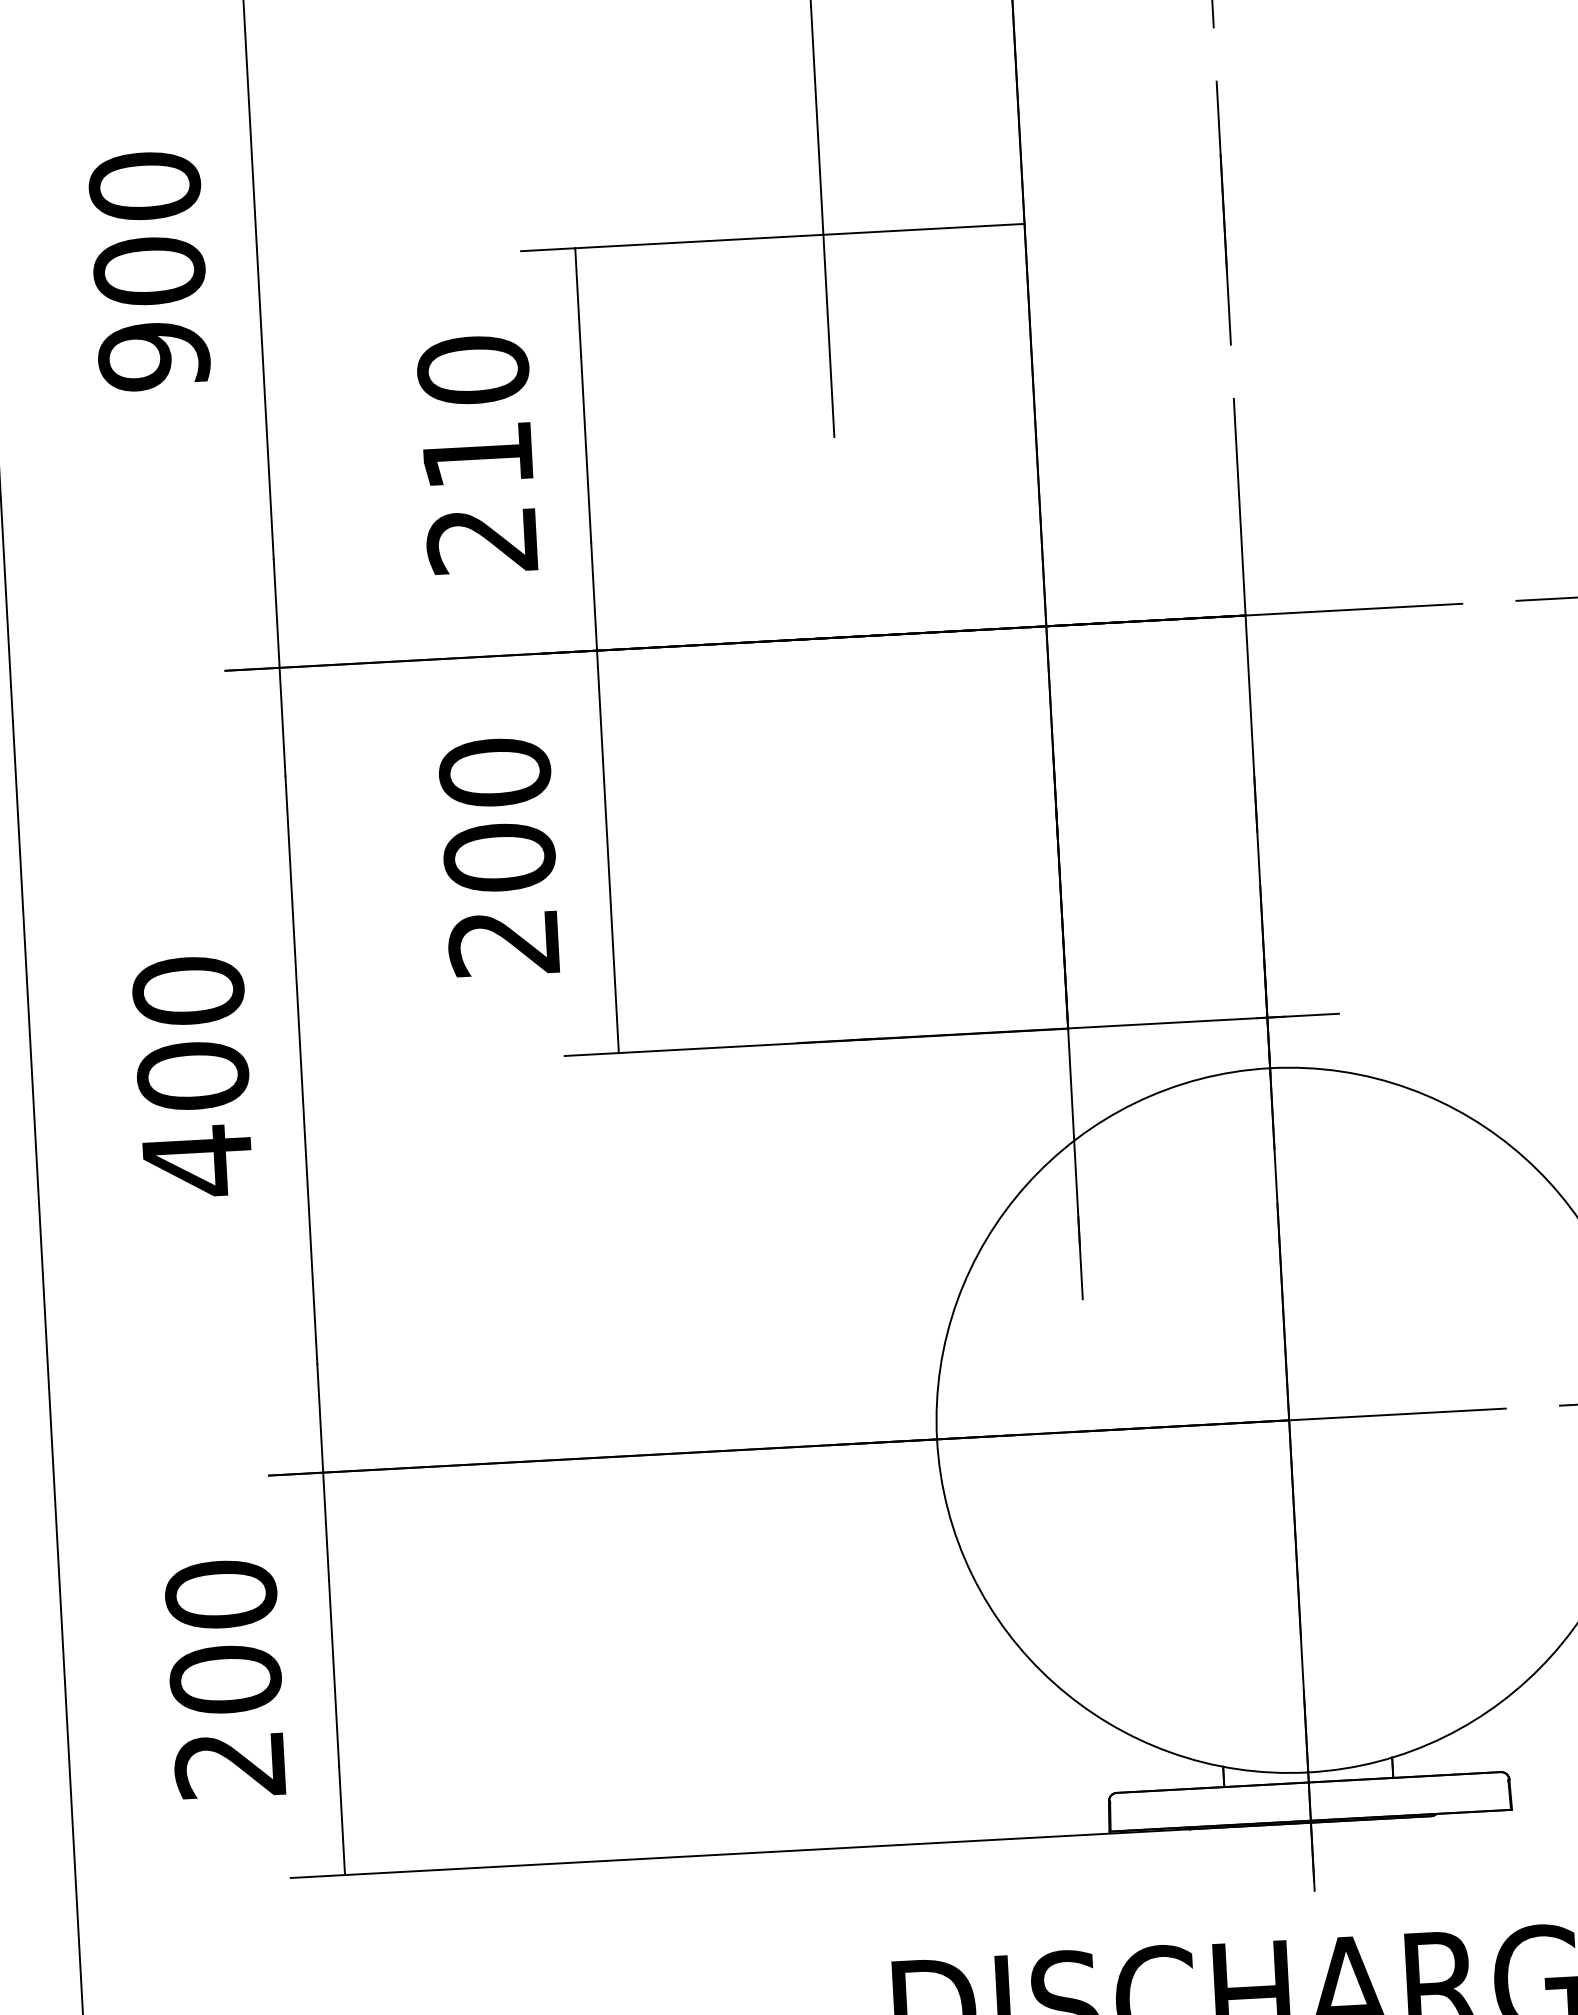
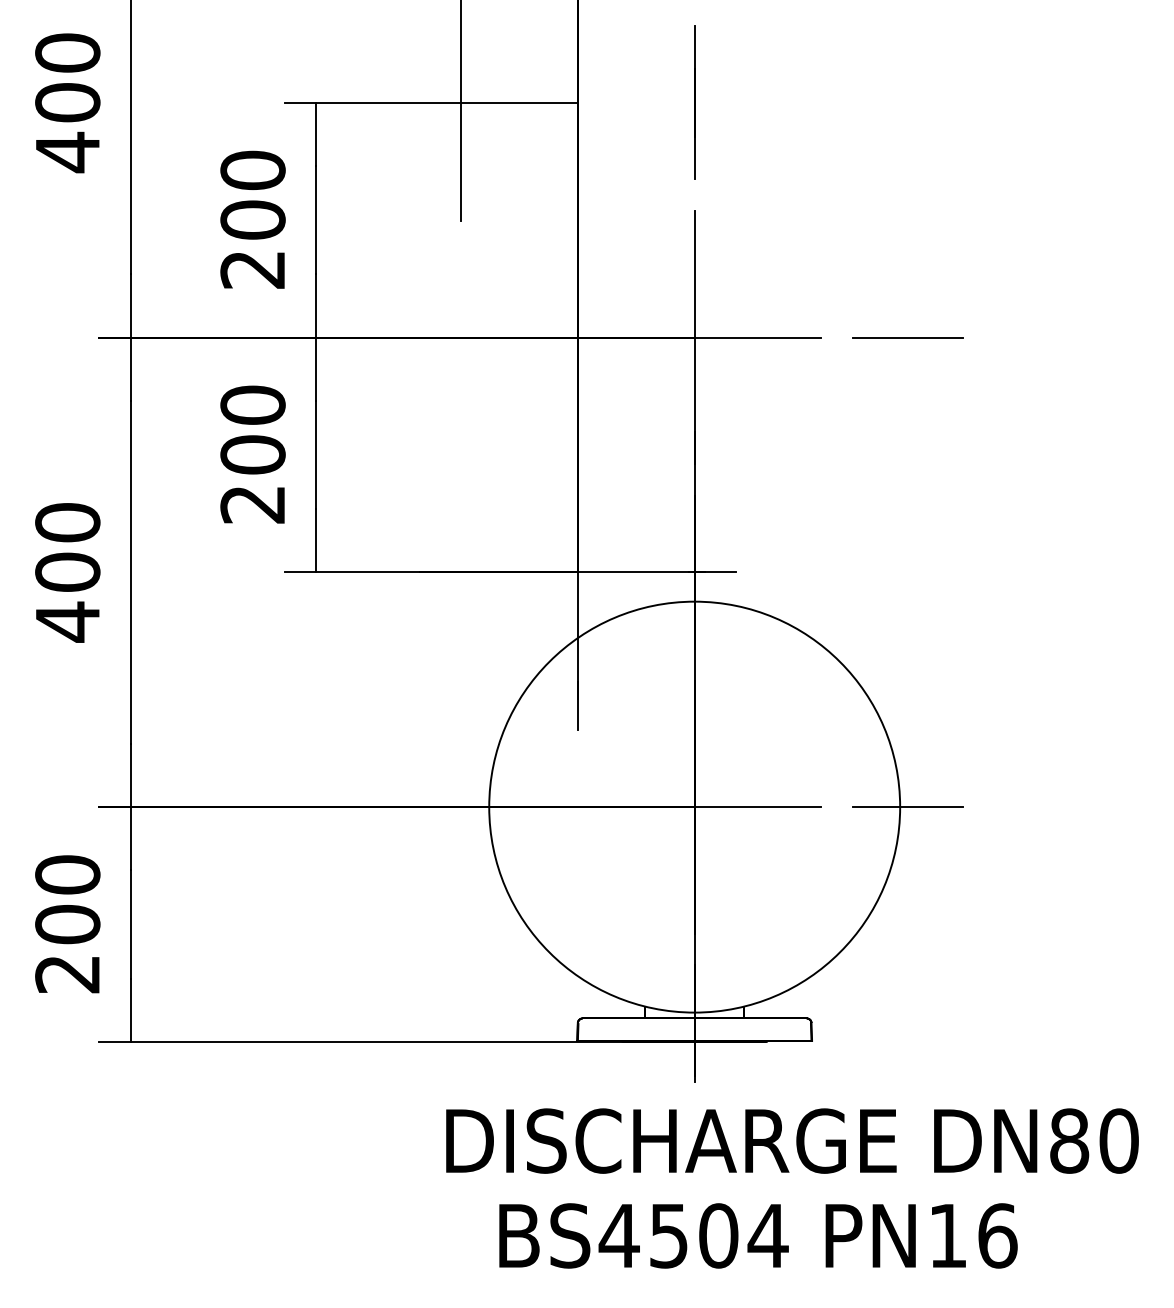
text: (153, 356) -> (67, 152), 900 -> 400
text: (476, 454) -> (252, 219), 210 -> 200

